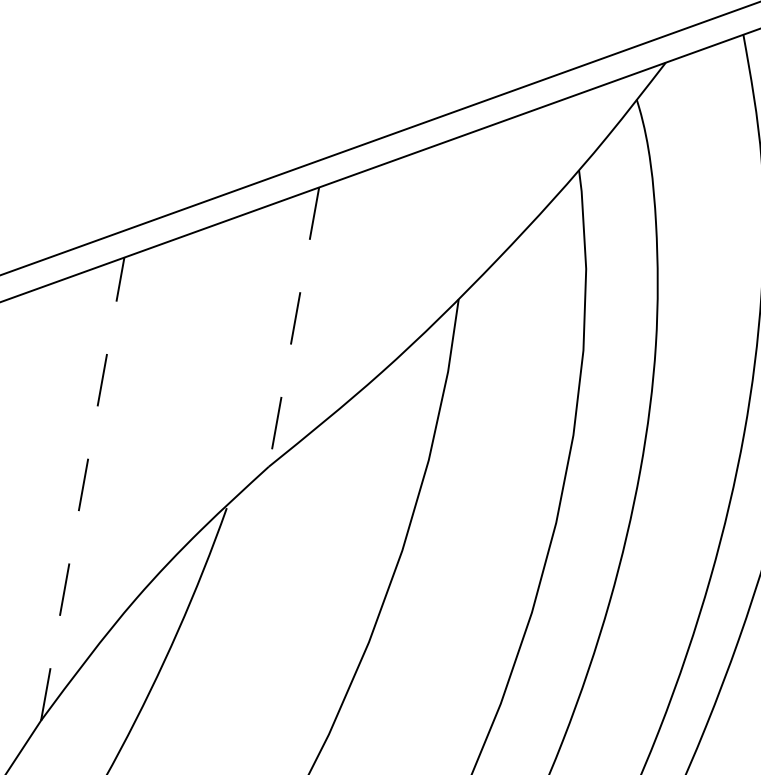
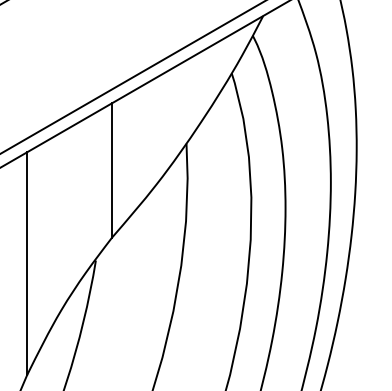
line: (294, 327) -> (112, 170), dashed -> solid
line: (83, 488) -> (27, 263), dashed -> solid

